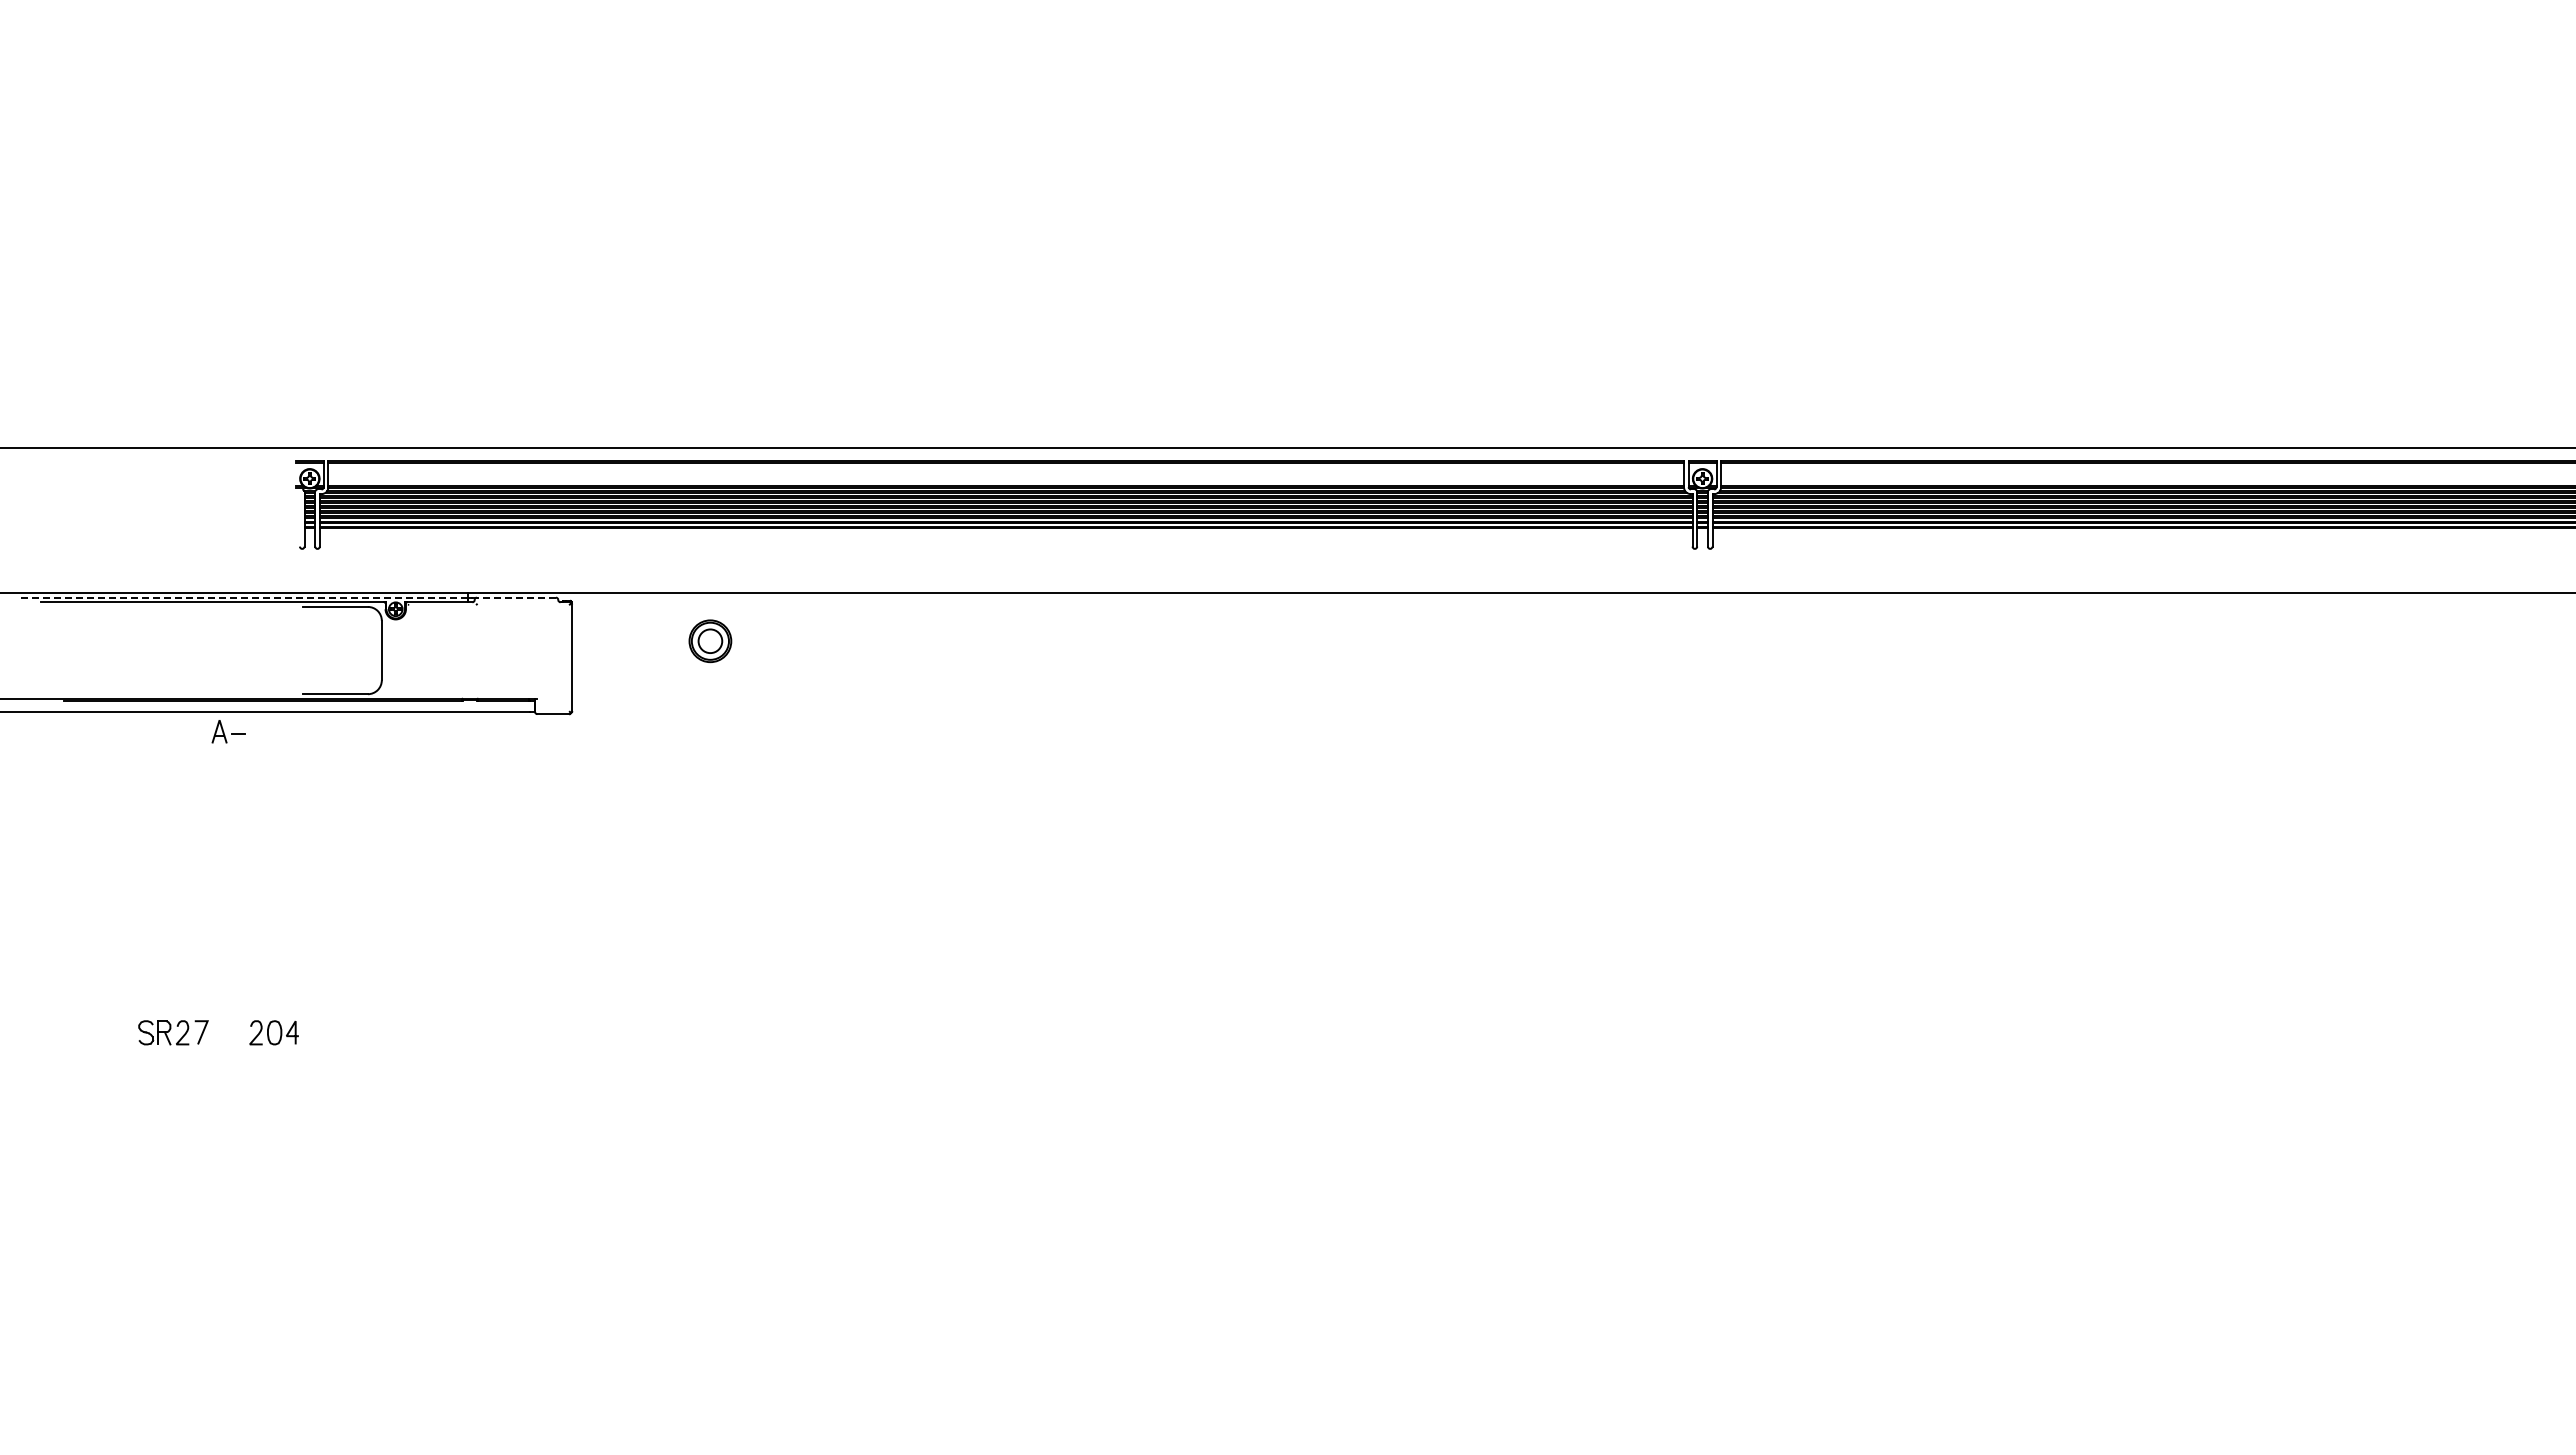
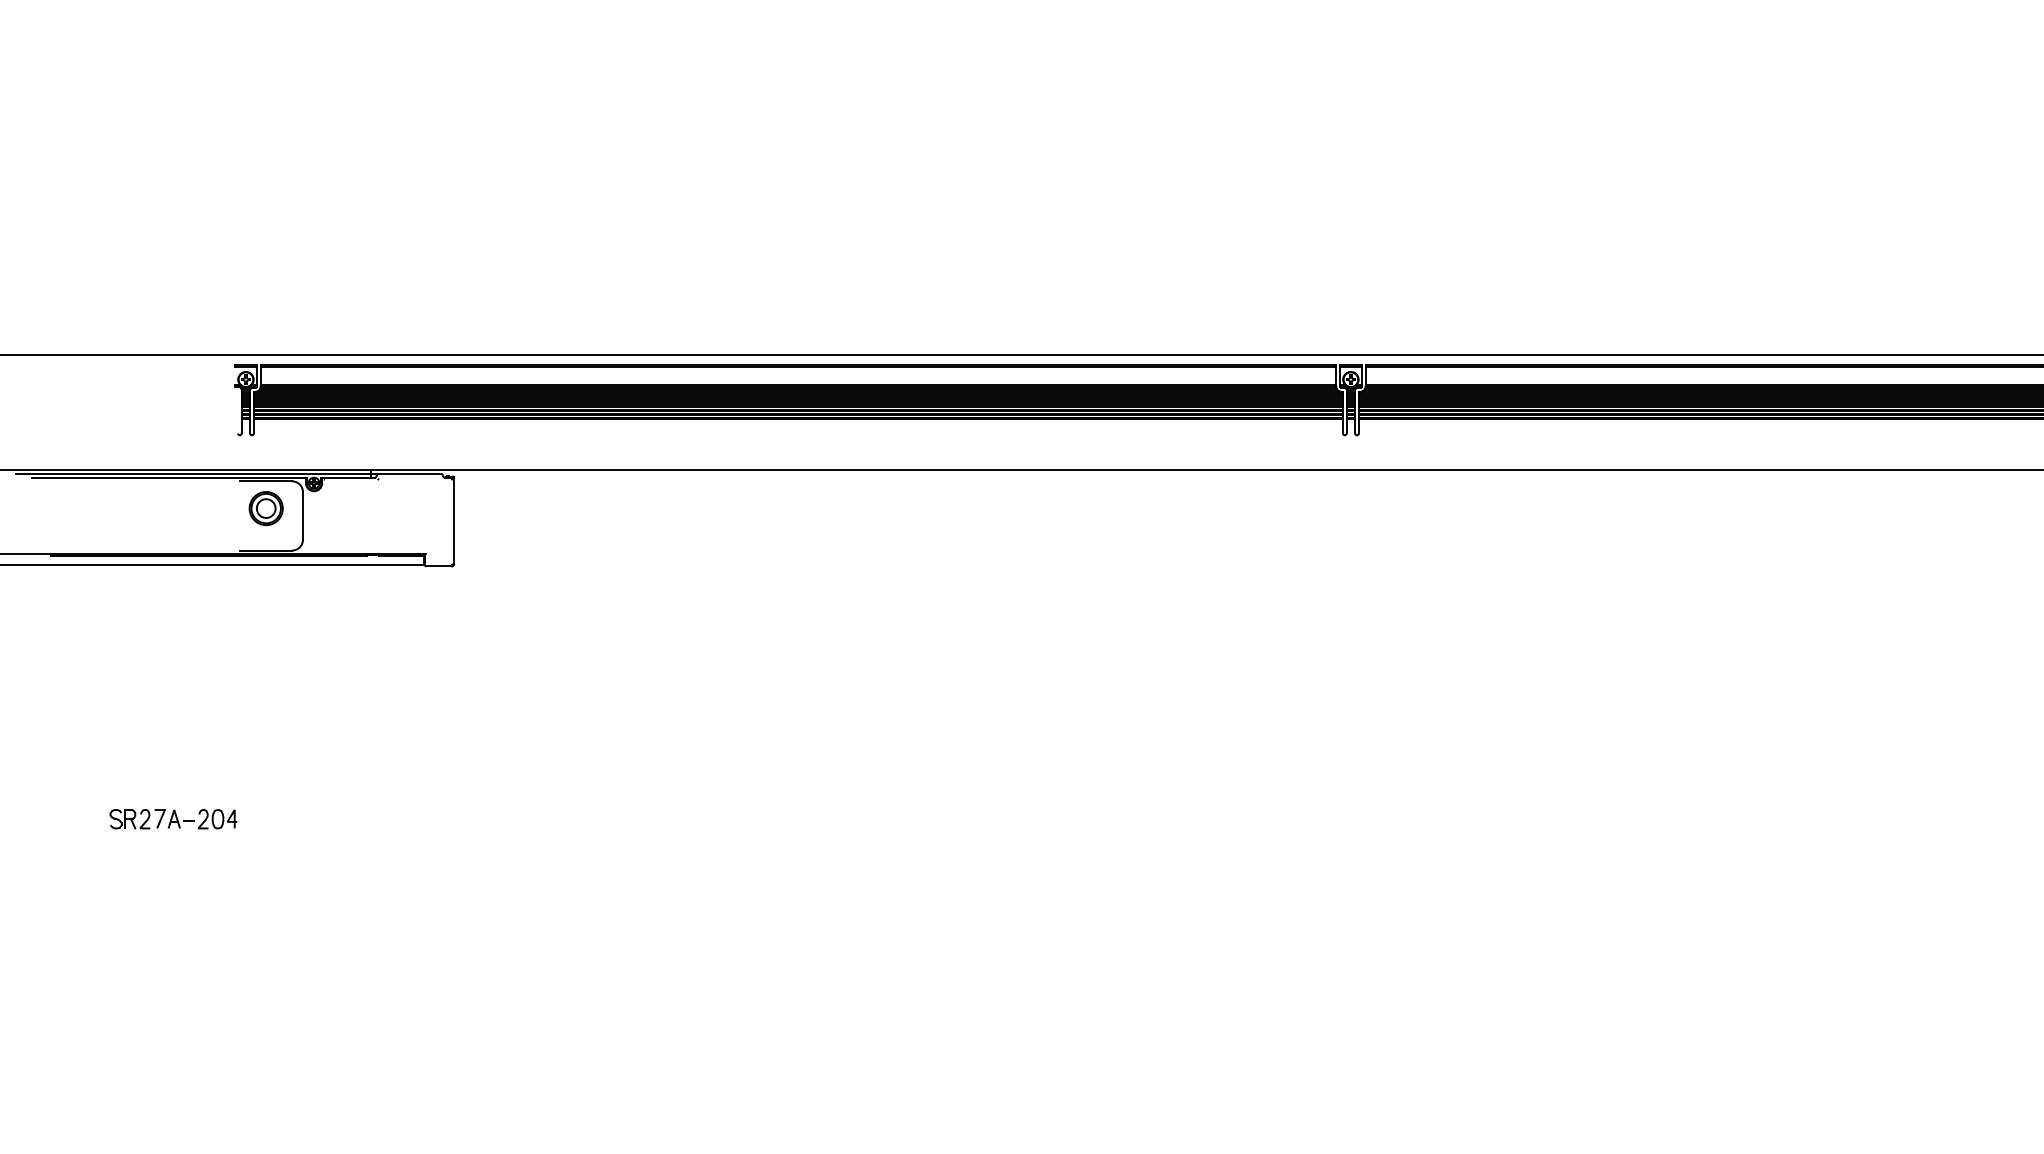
line: (243, 597) -> (193, 473), dashed -> solid
line: (515, 597) -> (409, 473), dashed -> solid
part: (710, 641) -> (266, 508), moved
part: (228, 731) -> (181, 818), moved

